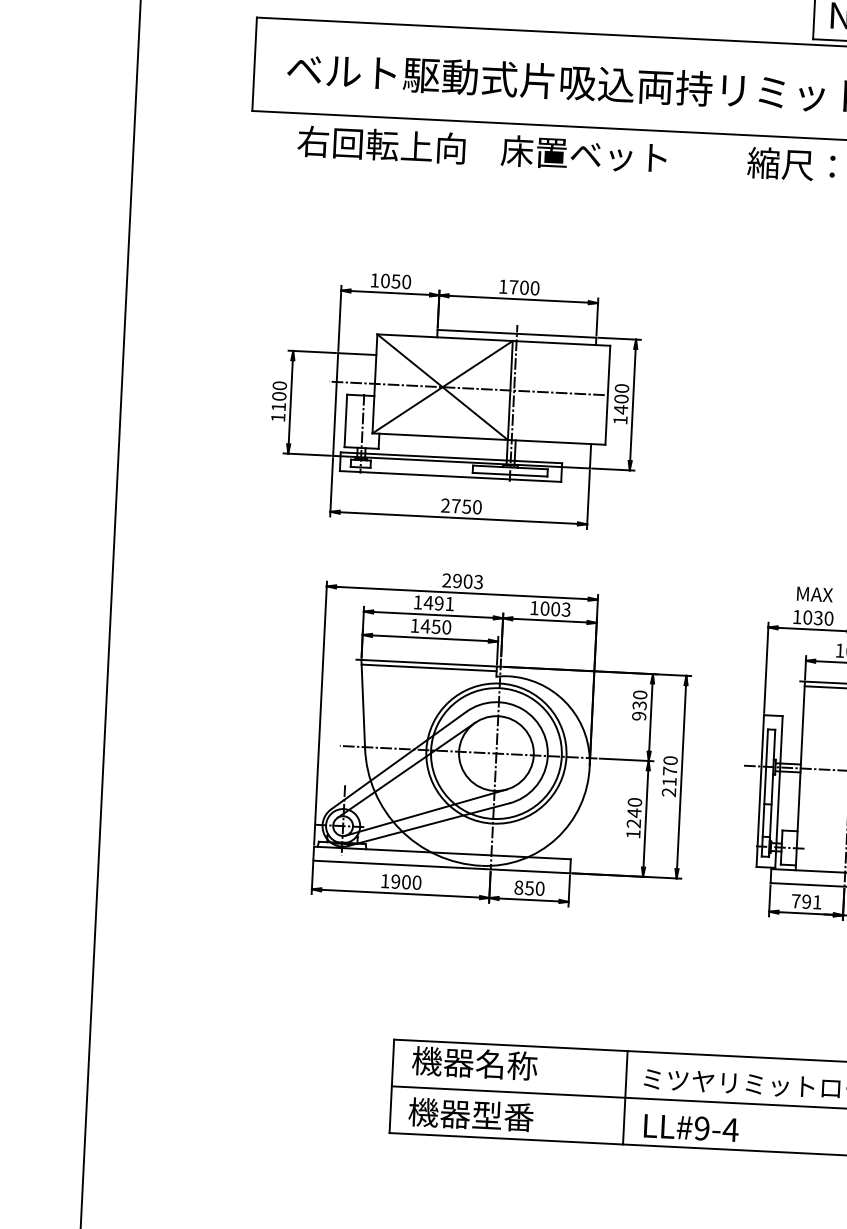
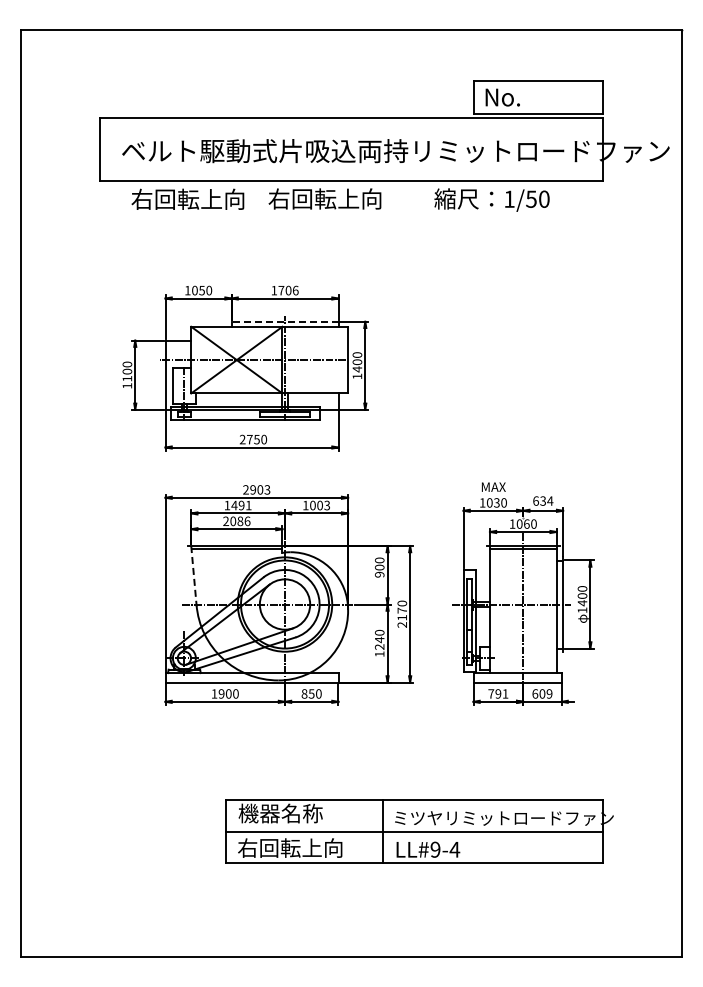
text: (584, 153) -> (324, 198), 床置ベット -> 右回転上向
text: (534, 286) -> (295, 289), 1700 -> 1706
line: (516, 333) -> (284, 321), solid -> dashed
text: (430, 626) -> (236, 521), 1450 -> 2086
line: (362, 703) -> (193, 575), solid -> dashed
text: (639, 705) -> (379, 567), 930 -> 900
text: (486, 1114) -> (290, 847), 機器型番 -> 右回転上向

